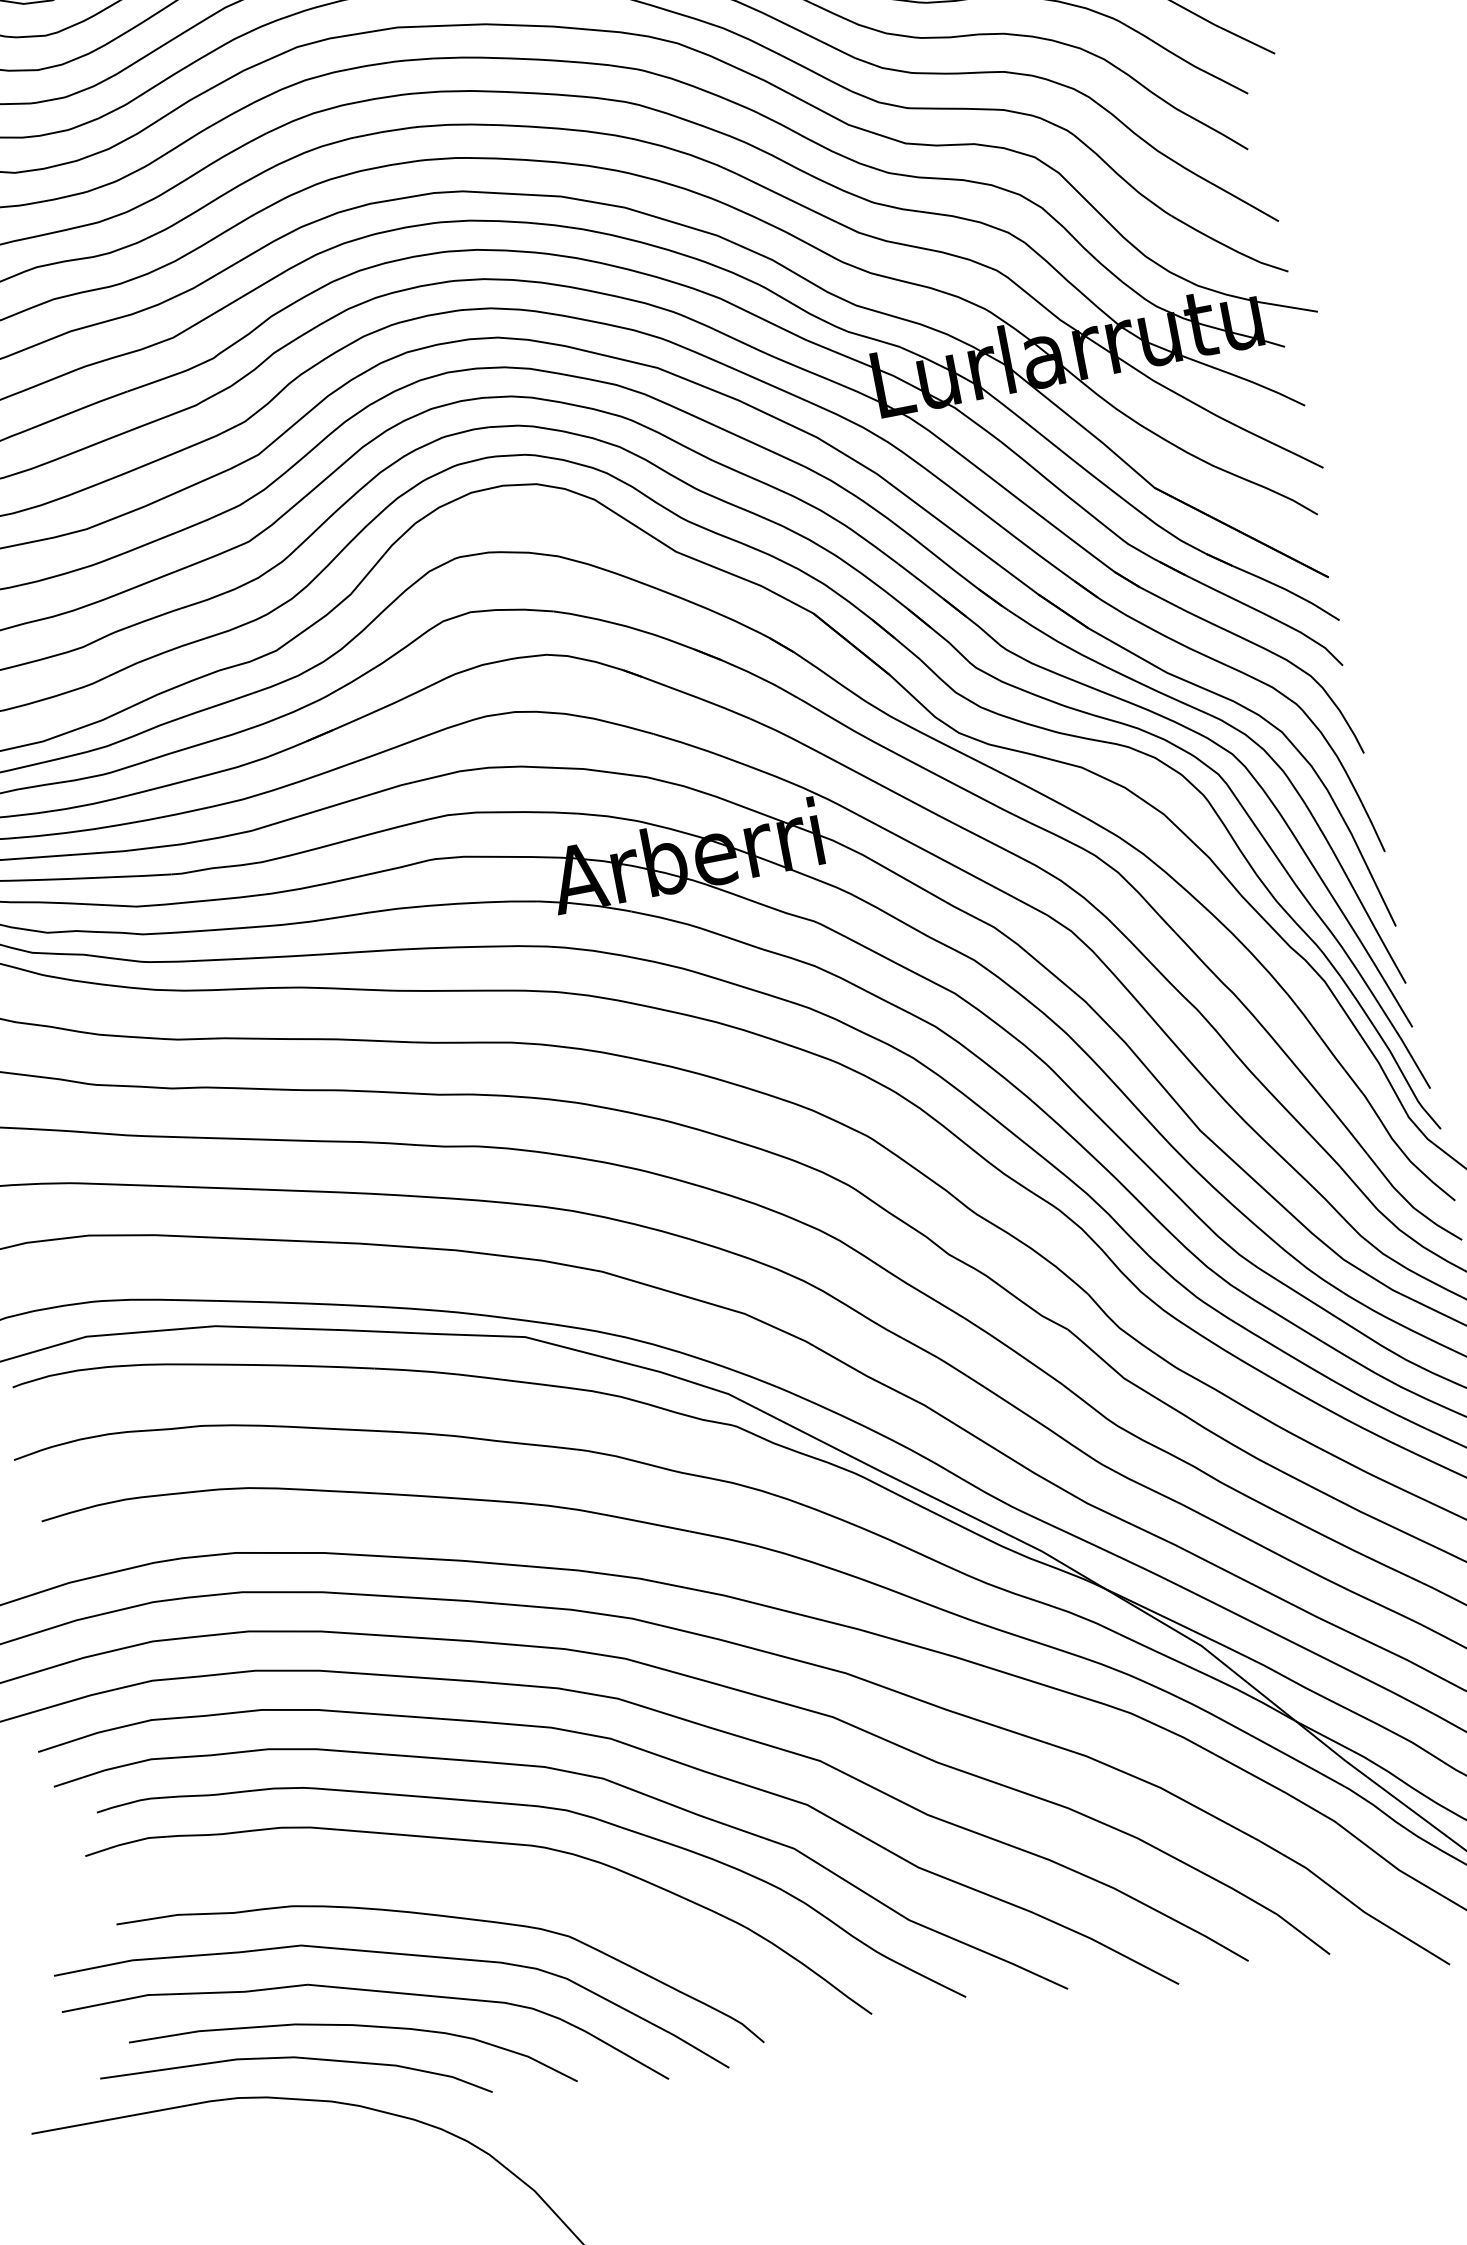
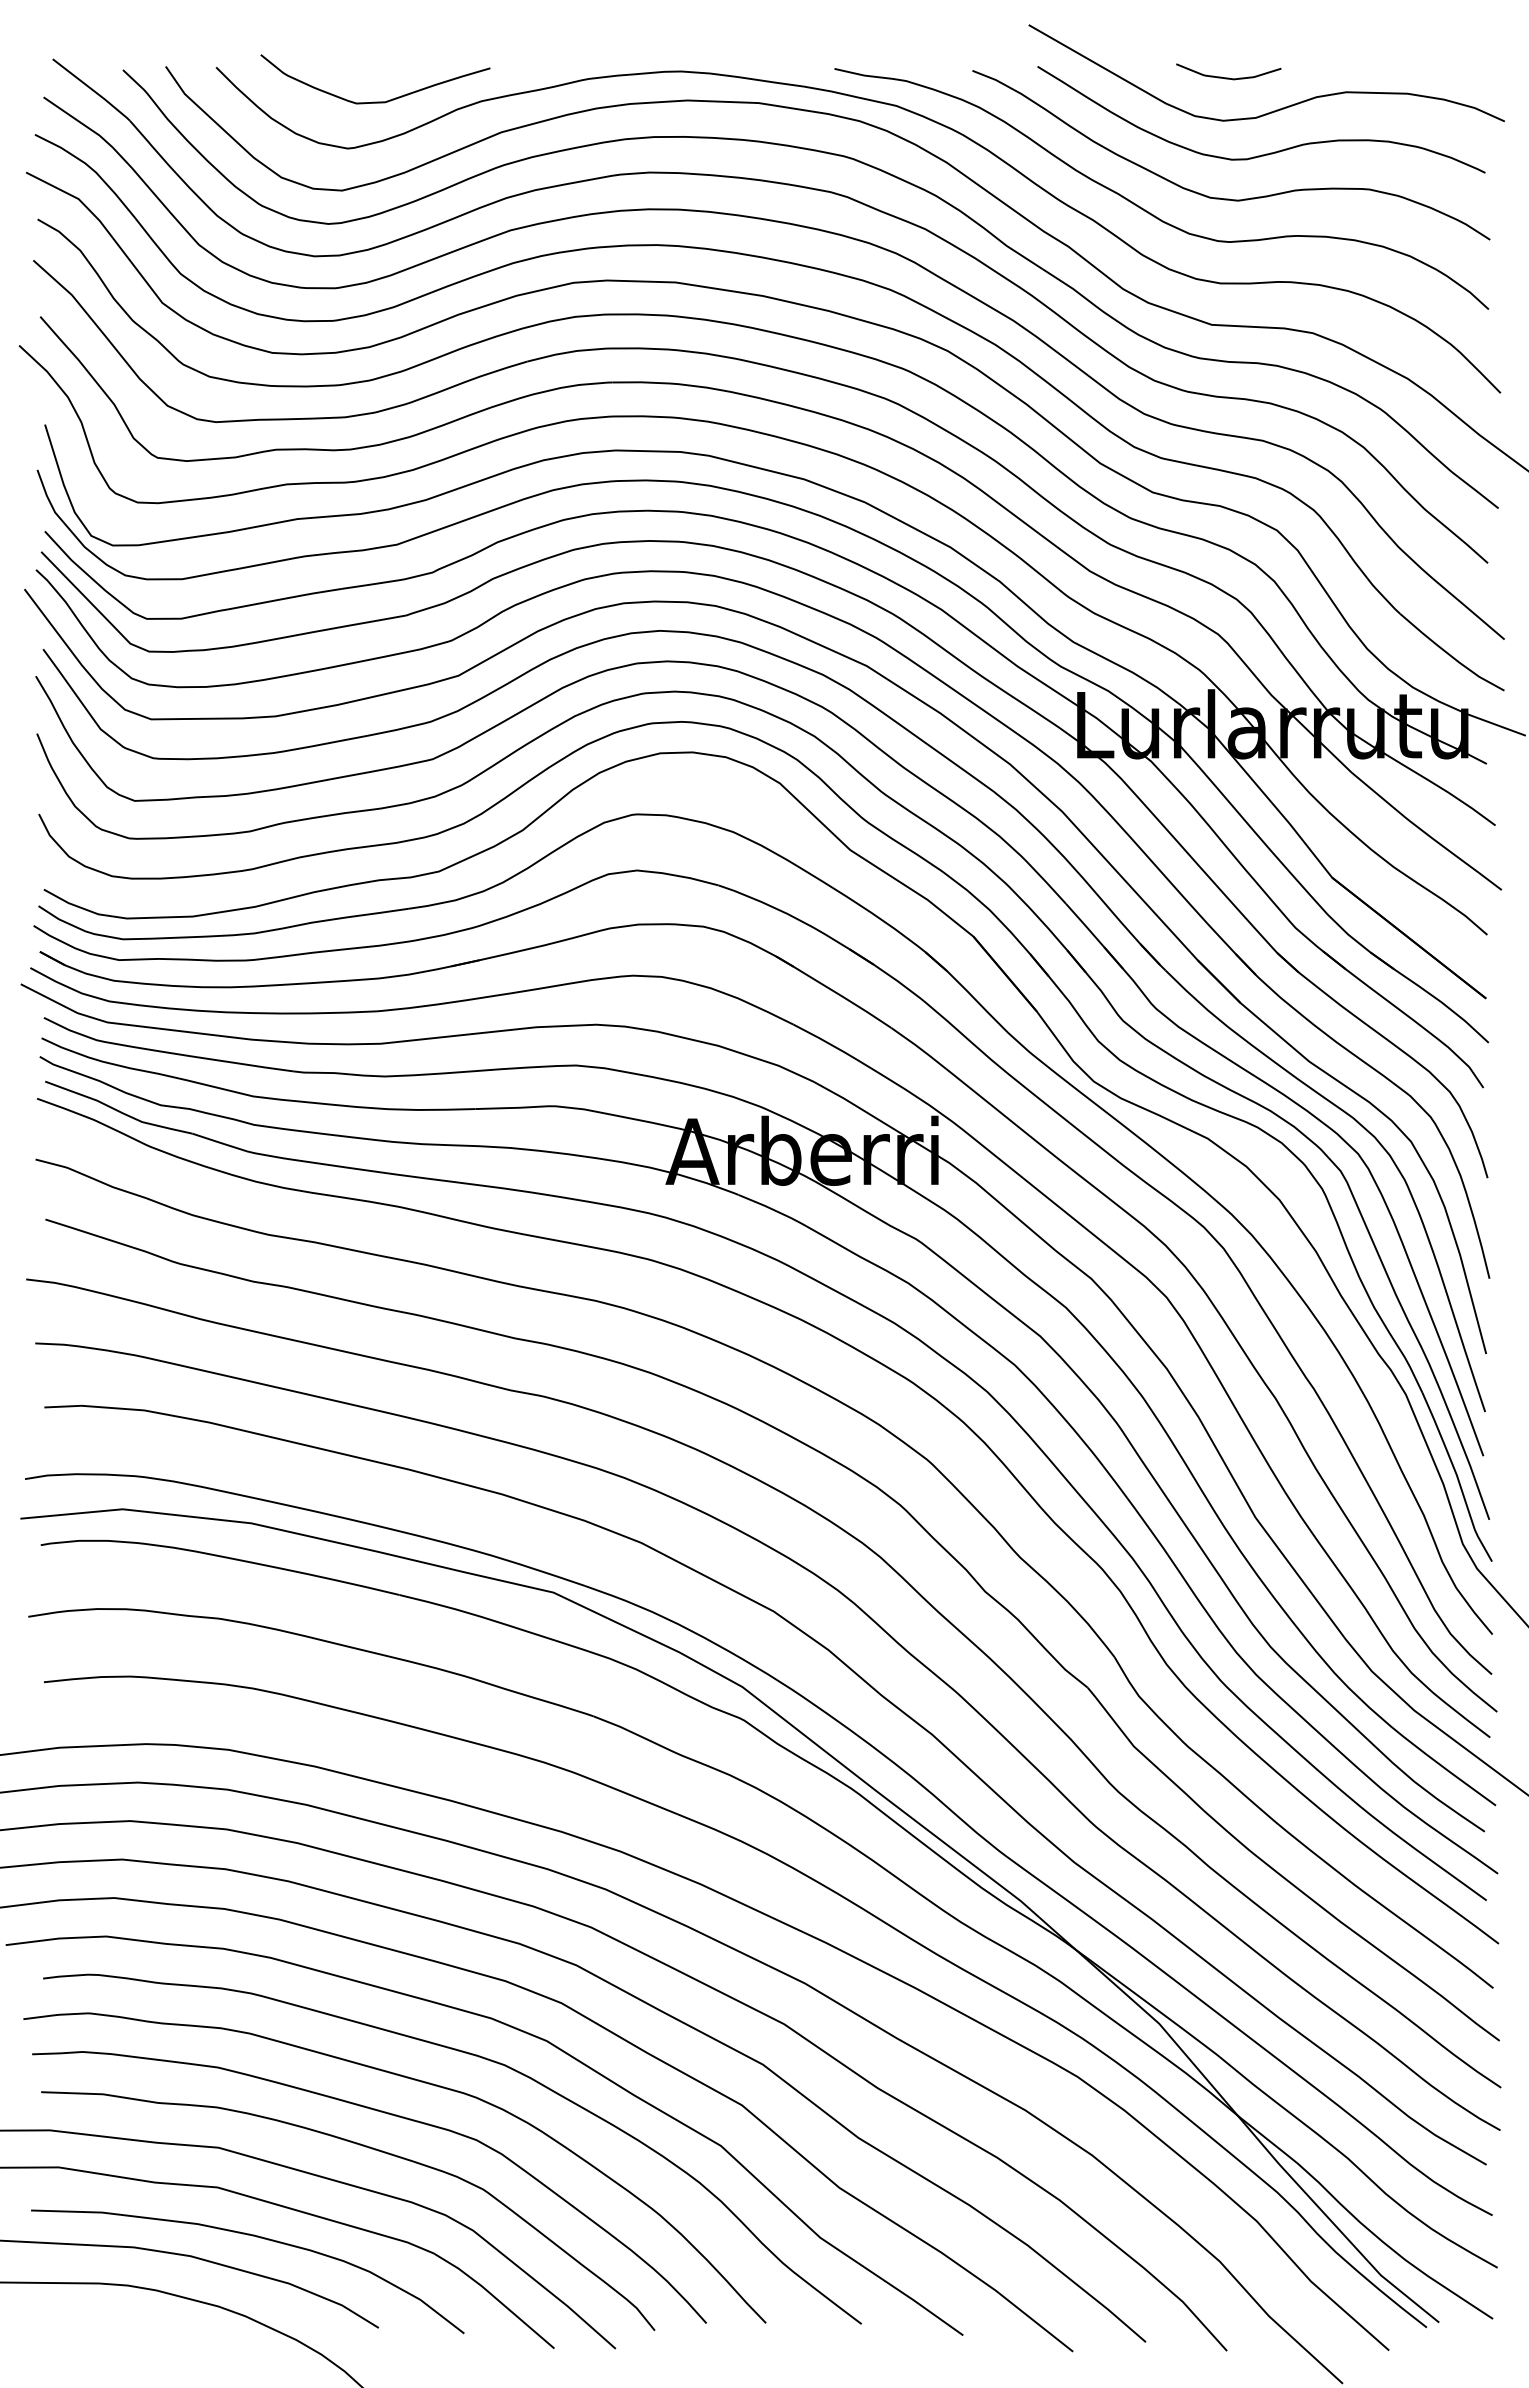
curve: (460, 1880) -> (387, 2114), added

